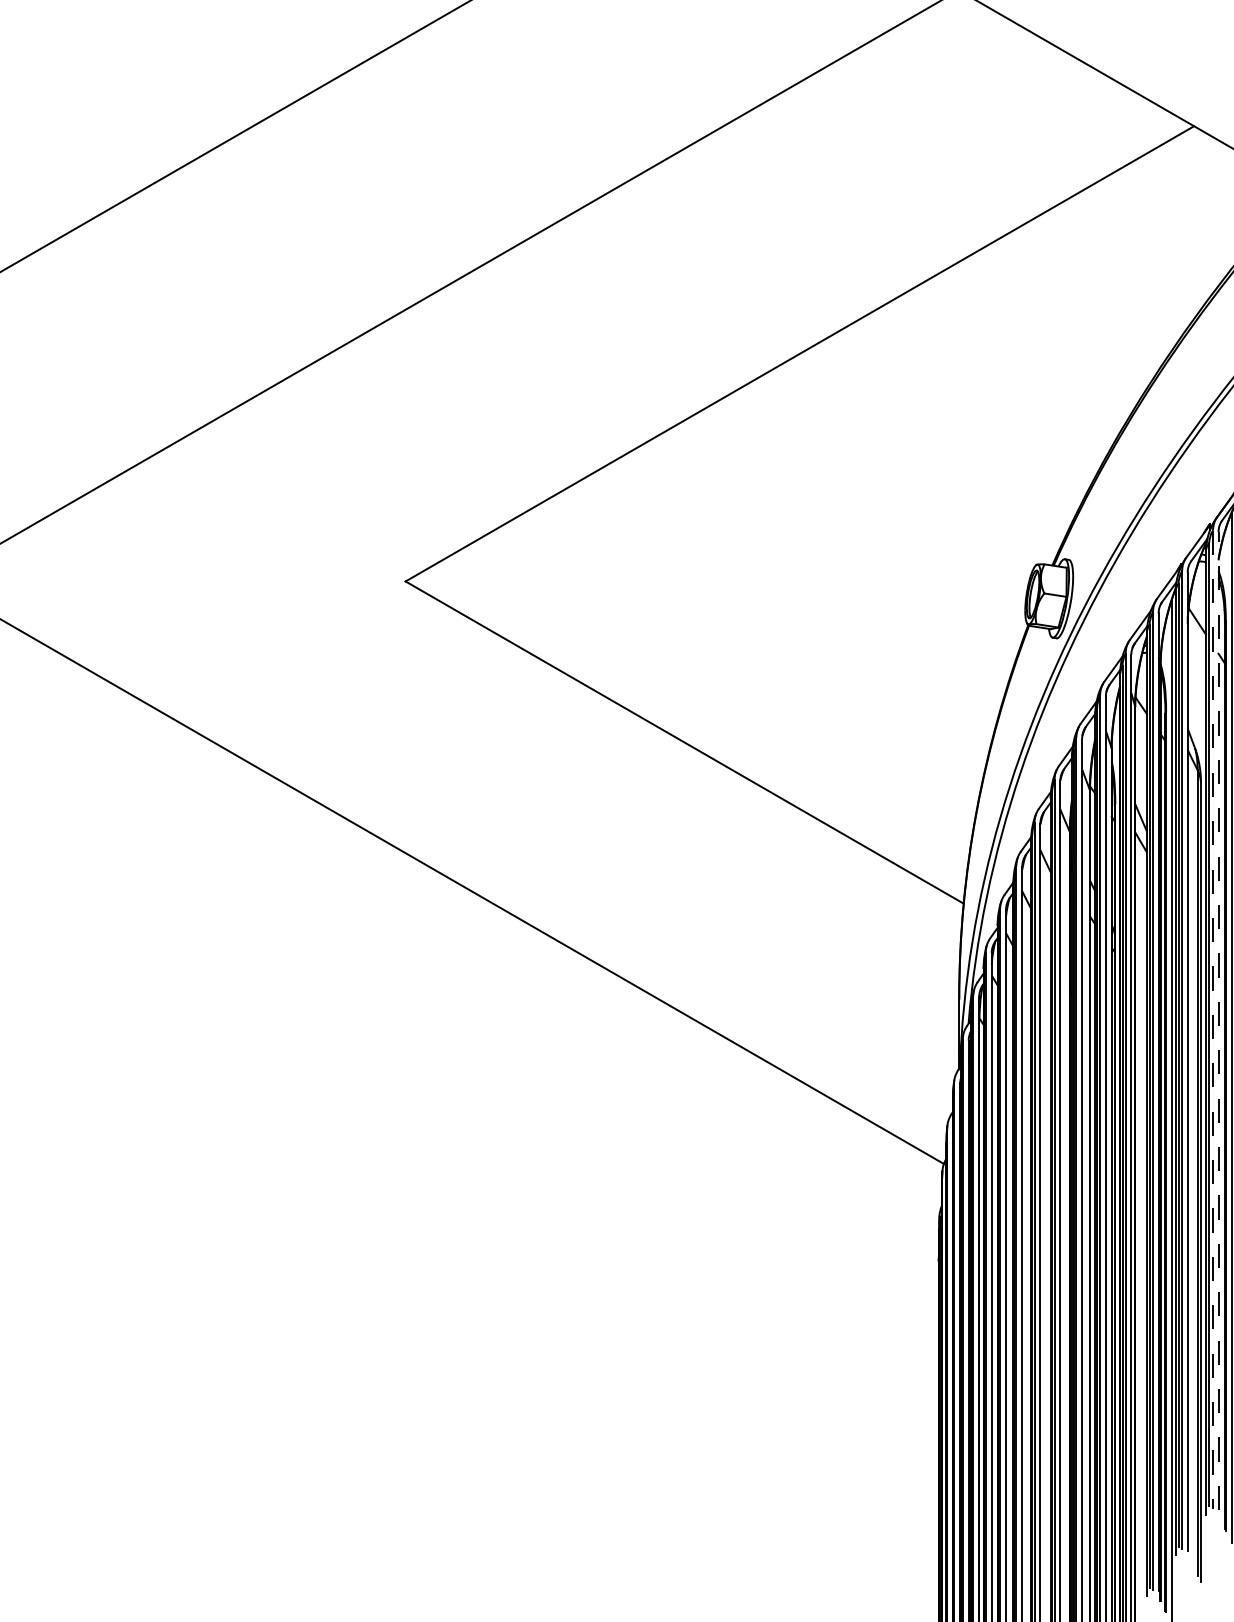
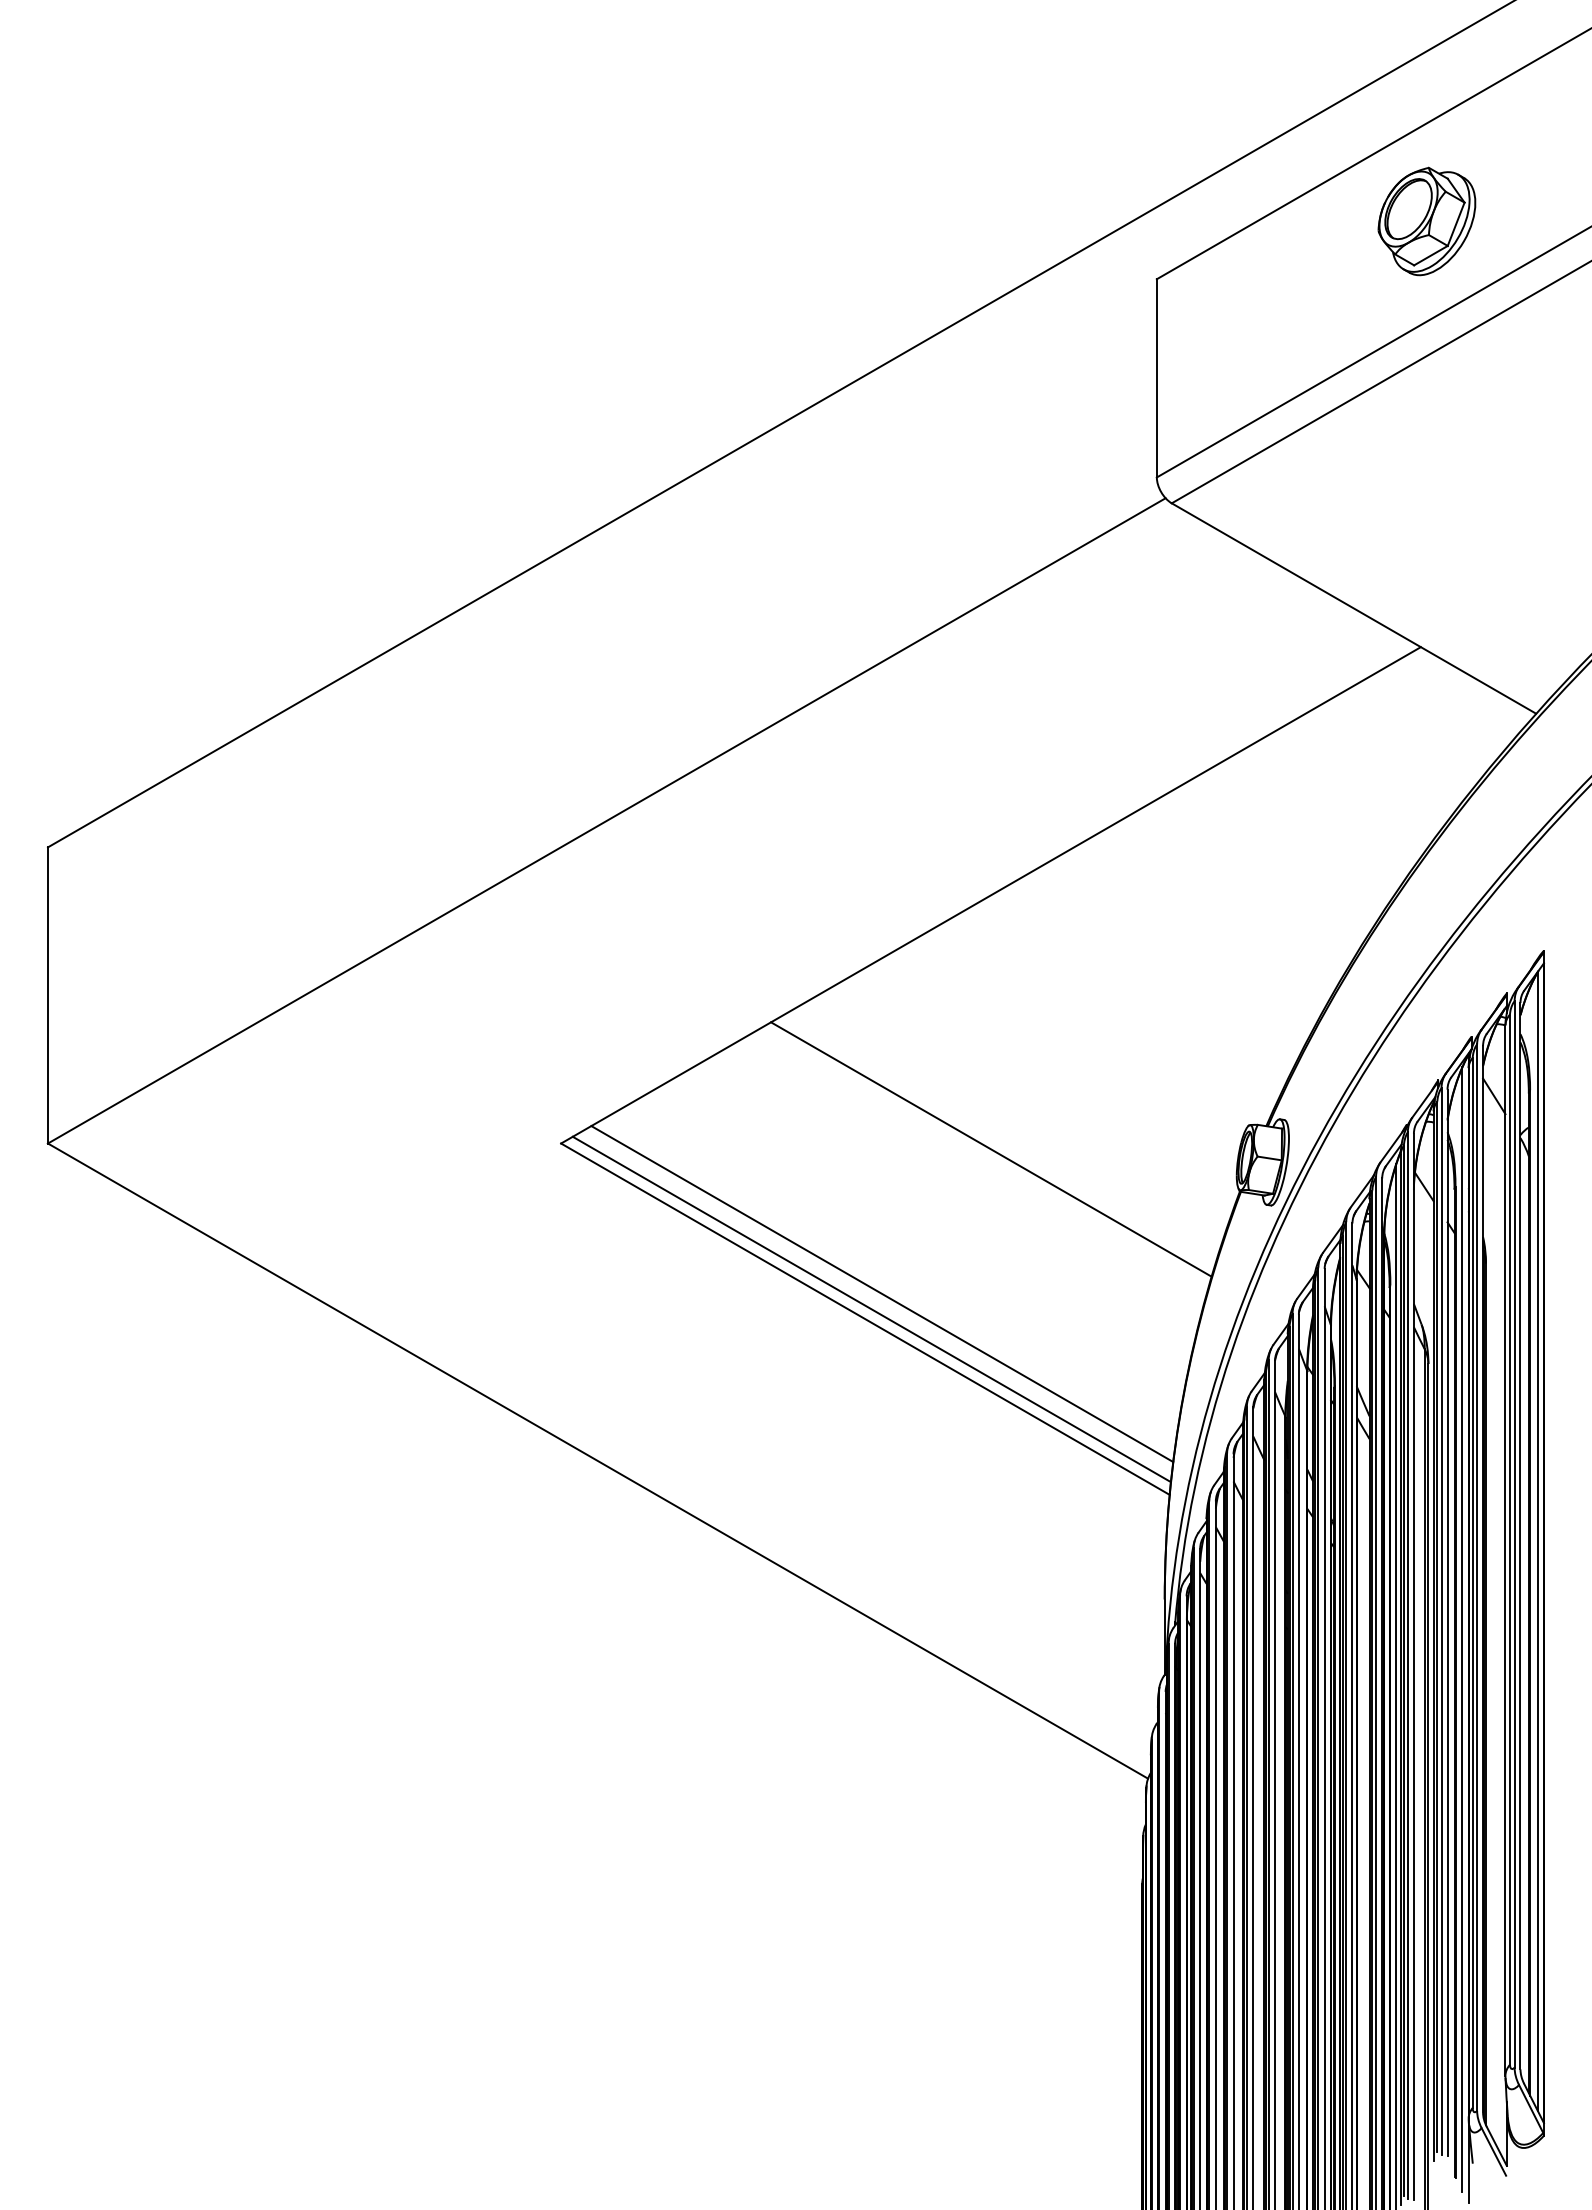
line: (800, 586) -> (991, 1149), added
line: (700, 719) -> (882, 1294), added
line: (690, 733) -> (871, 1309), added
line: (1213, 1019) -> (1441, 1621), dashed -> solid
line: (1218, 1020) -> (1447, 1622), dashed -> solid

